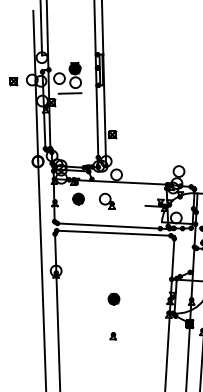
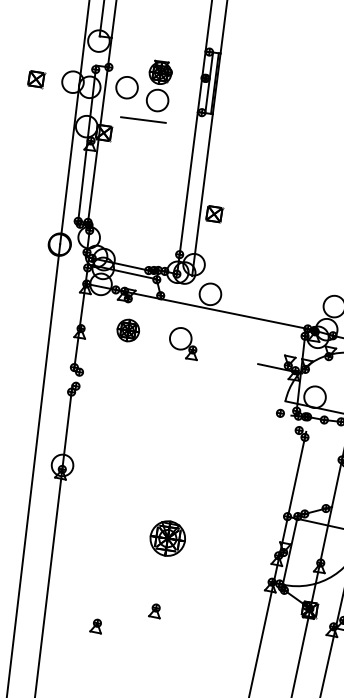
line: (109, 225) -> (181, 391), removed
line: (114, 232) -> (188, 407), removed
part: (113, 298) -> (167, 536), size x1.6
part: (84, 348) -> (94, 626), added

